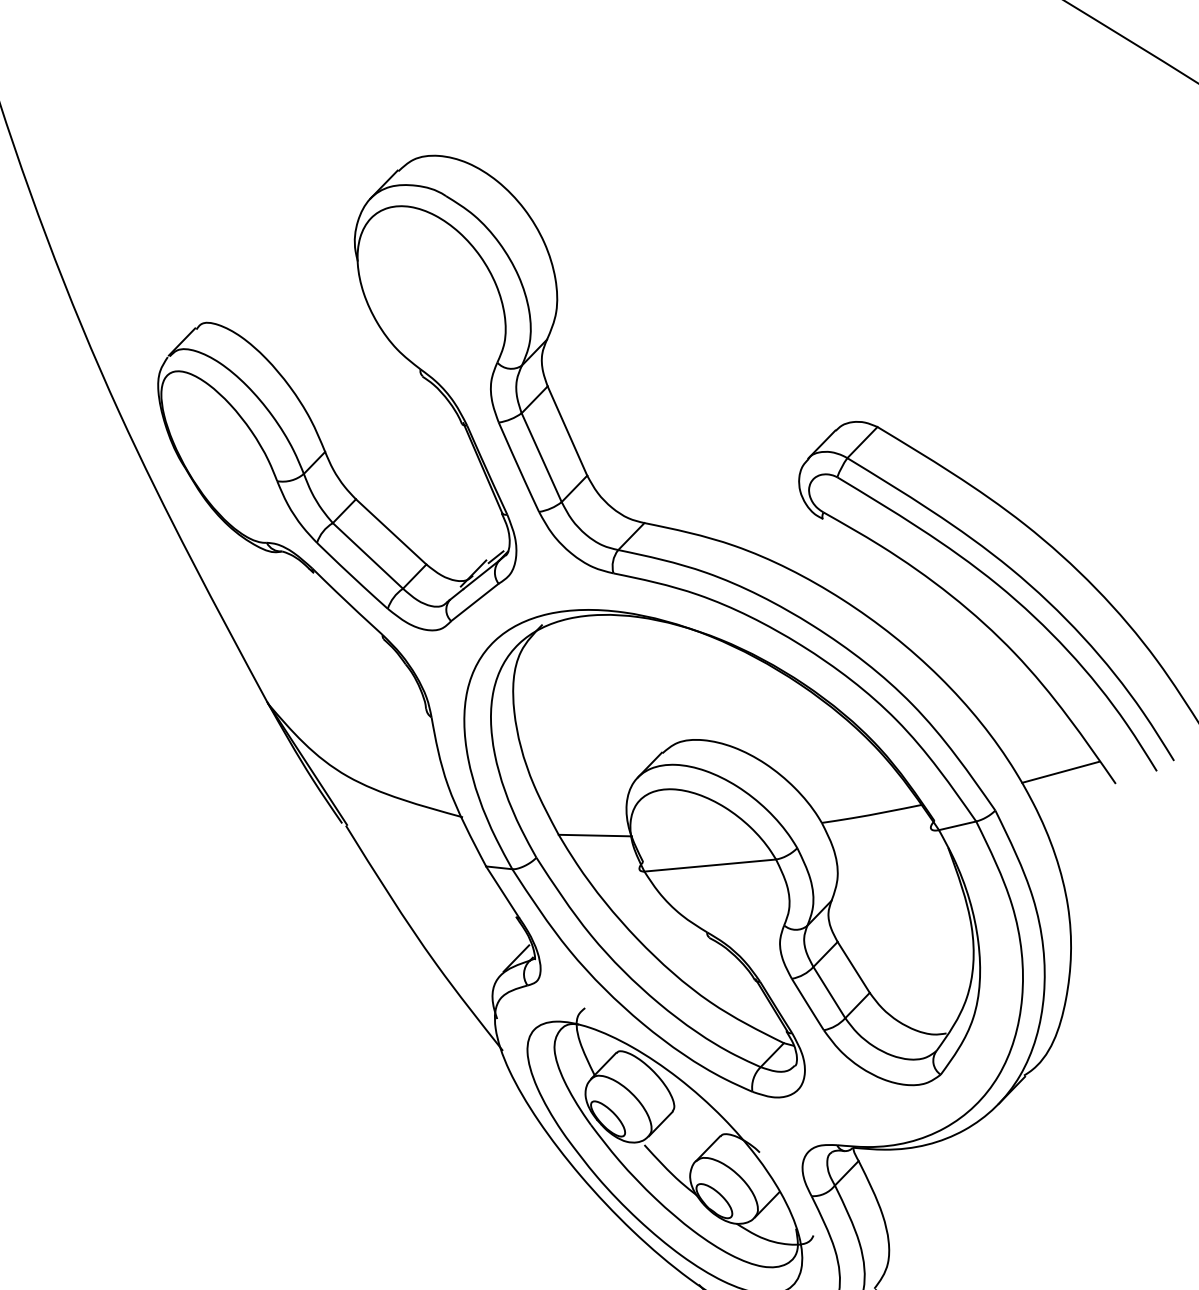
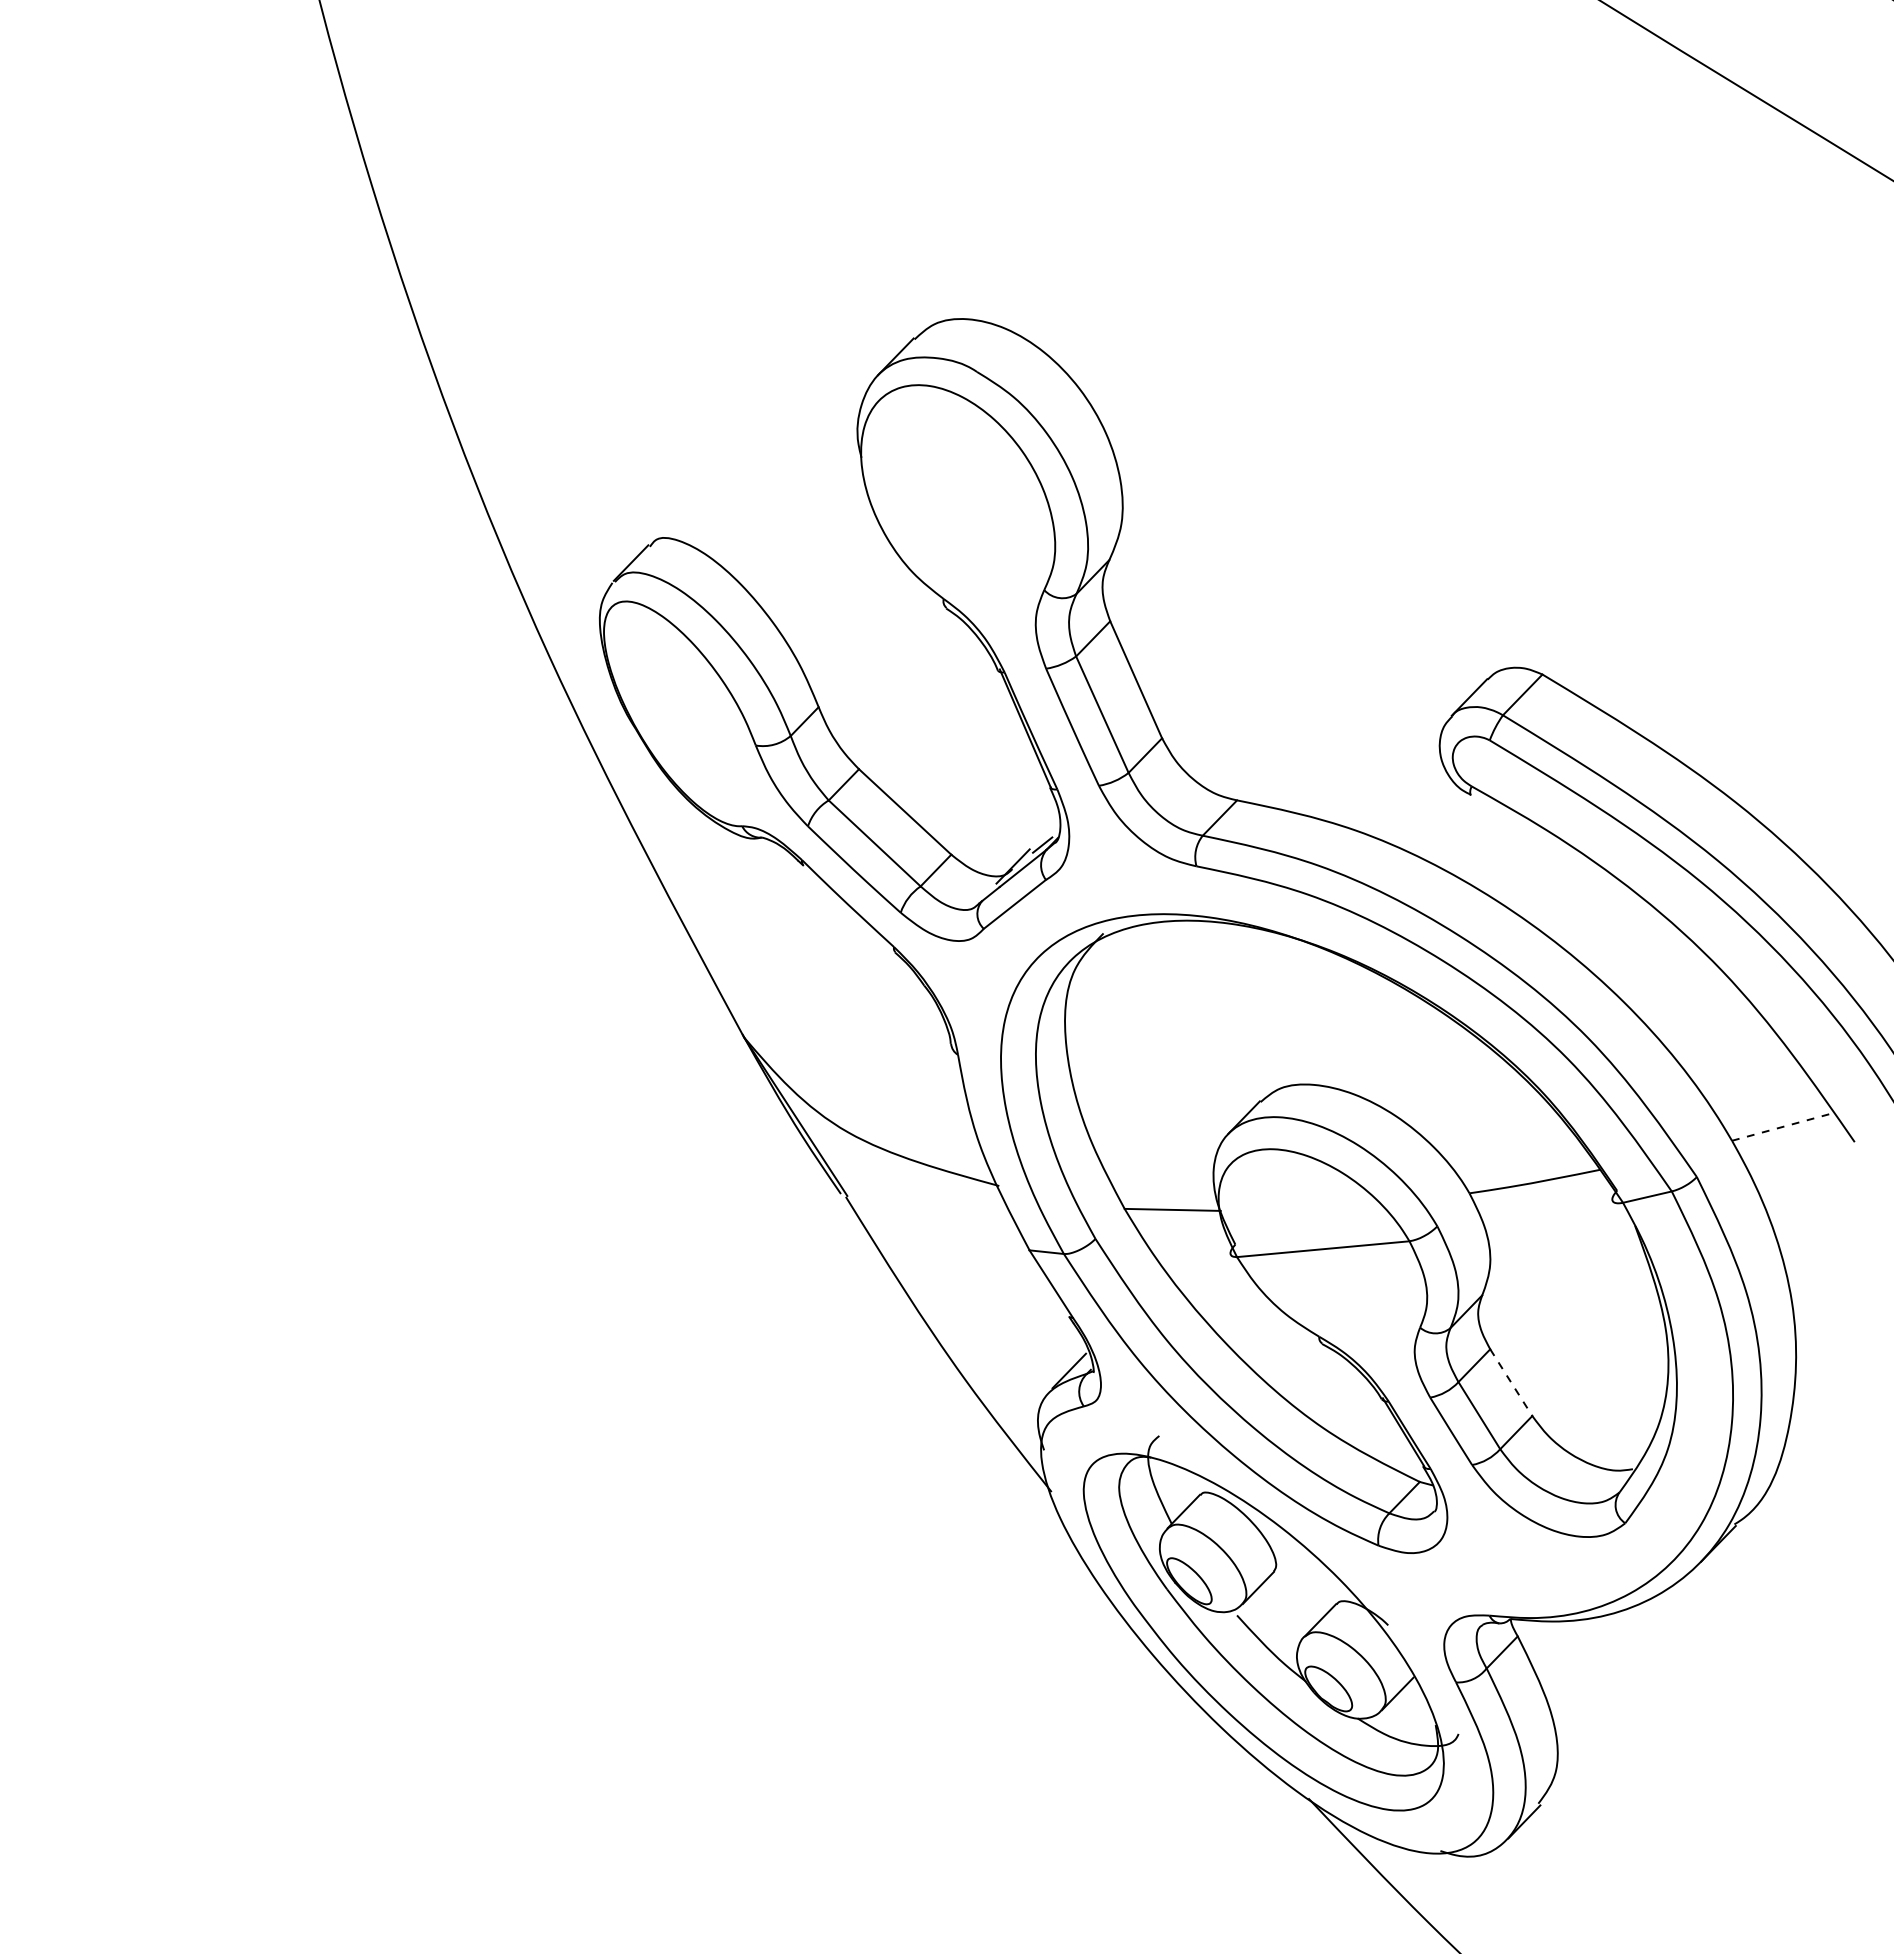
line: (1060, 771) -> (1782, 1126), solid -> dashed
line: (853, 968) -> (1511, 1383), solid -> dashed

